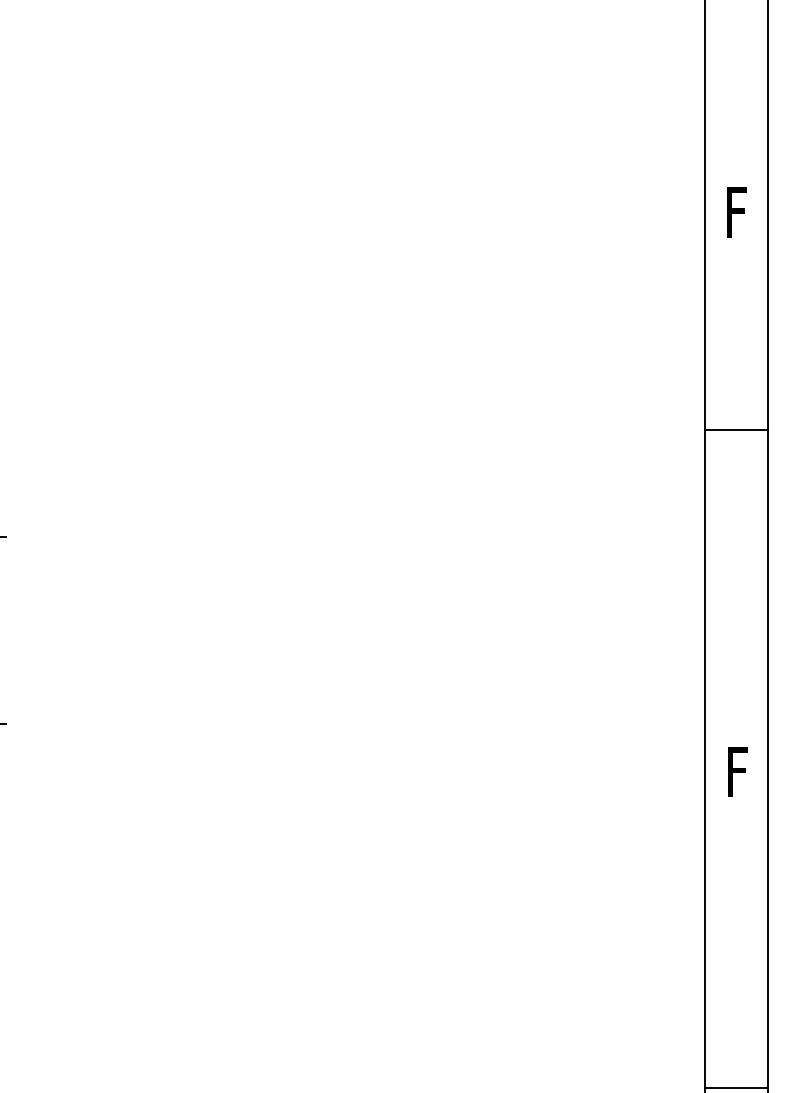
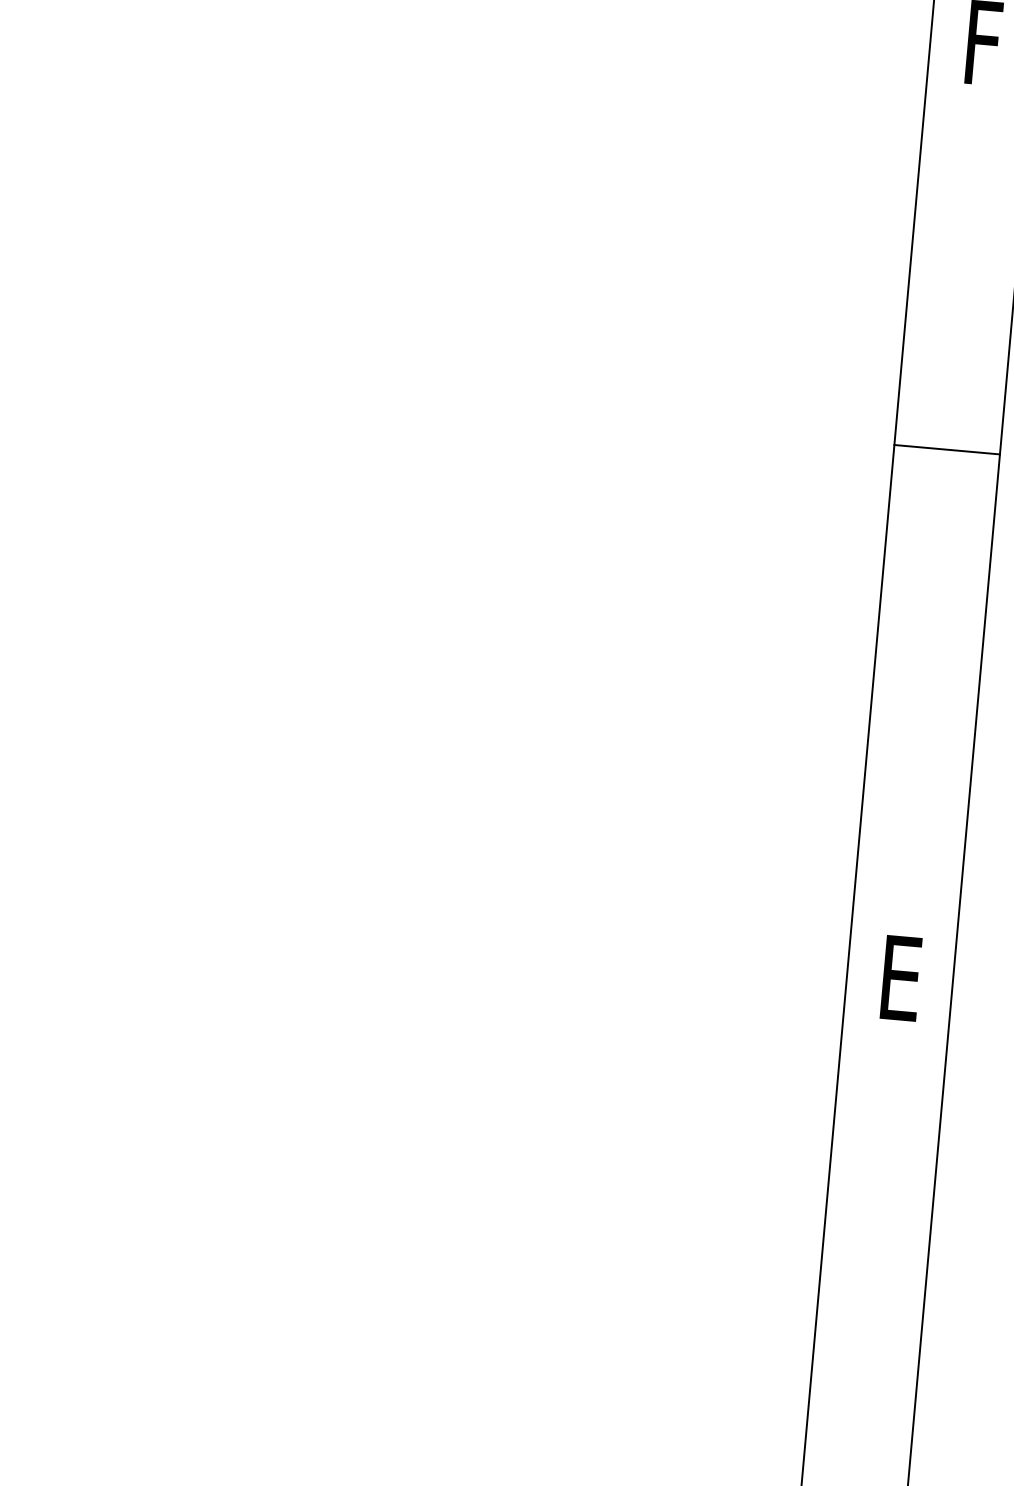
line: (736, 429) -> (946, 448), moved
text: (737, 771) -> (901, 977), F -> E

